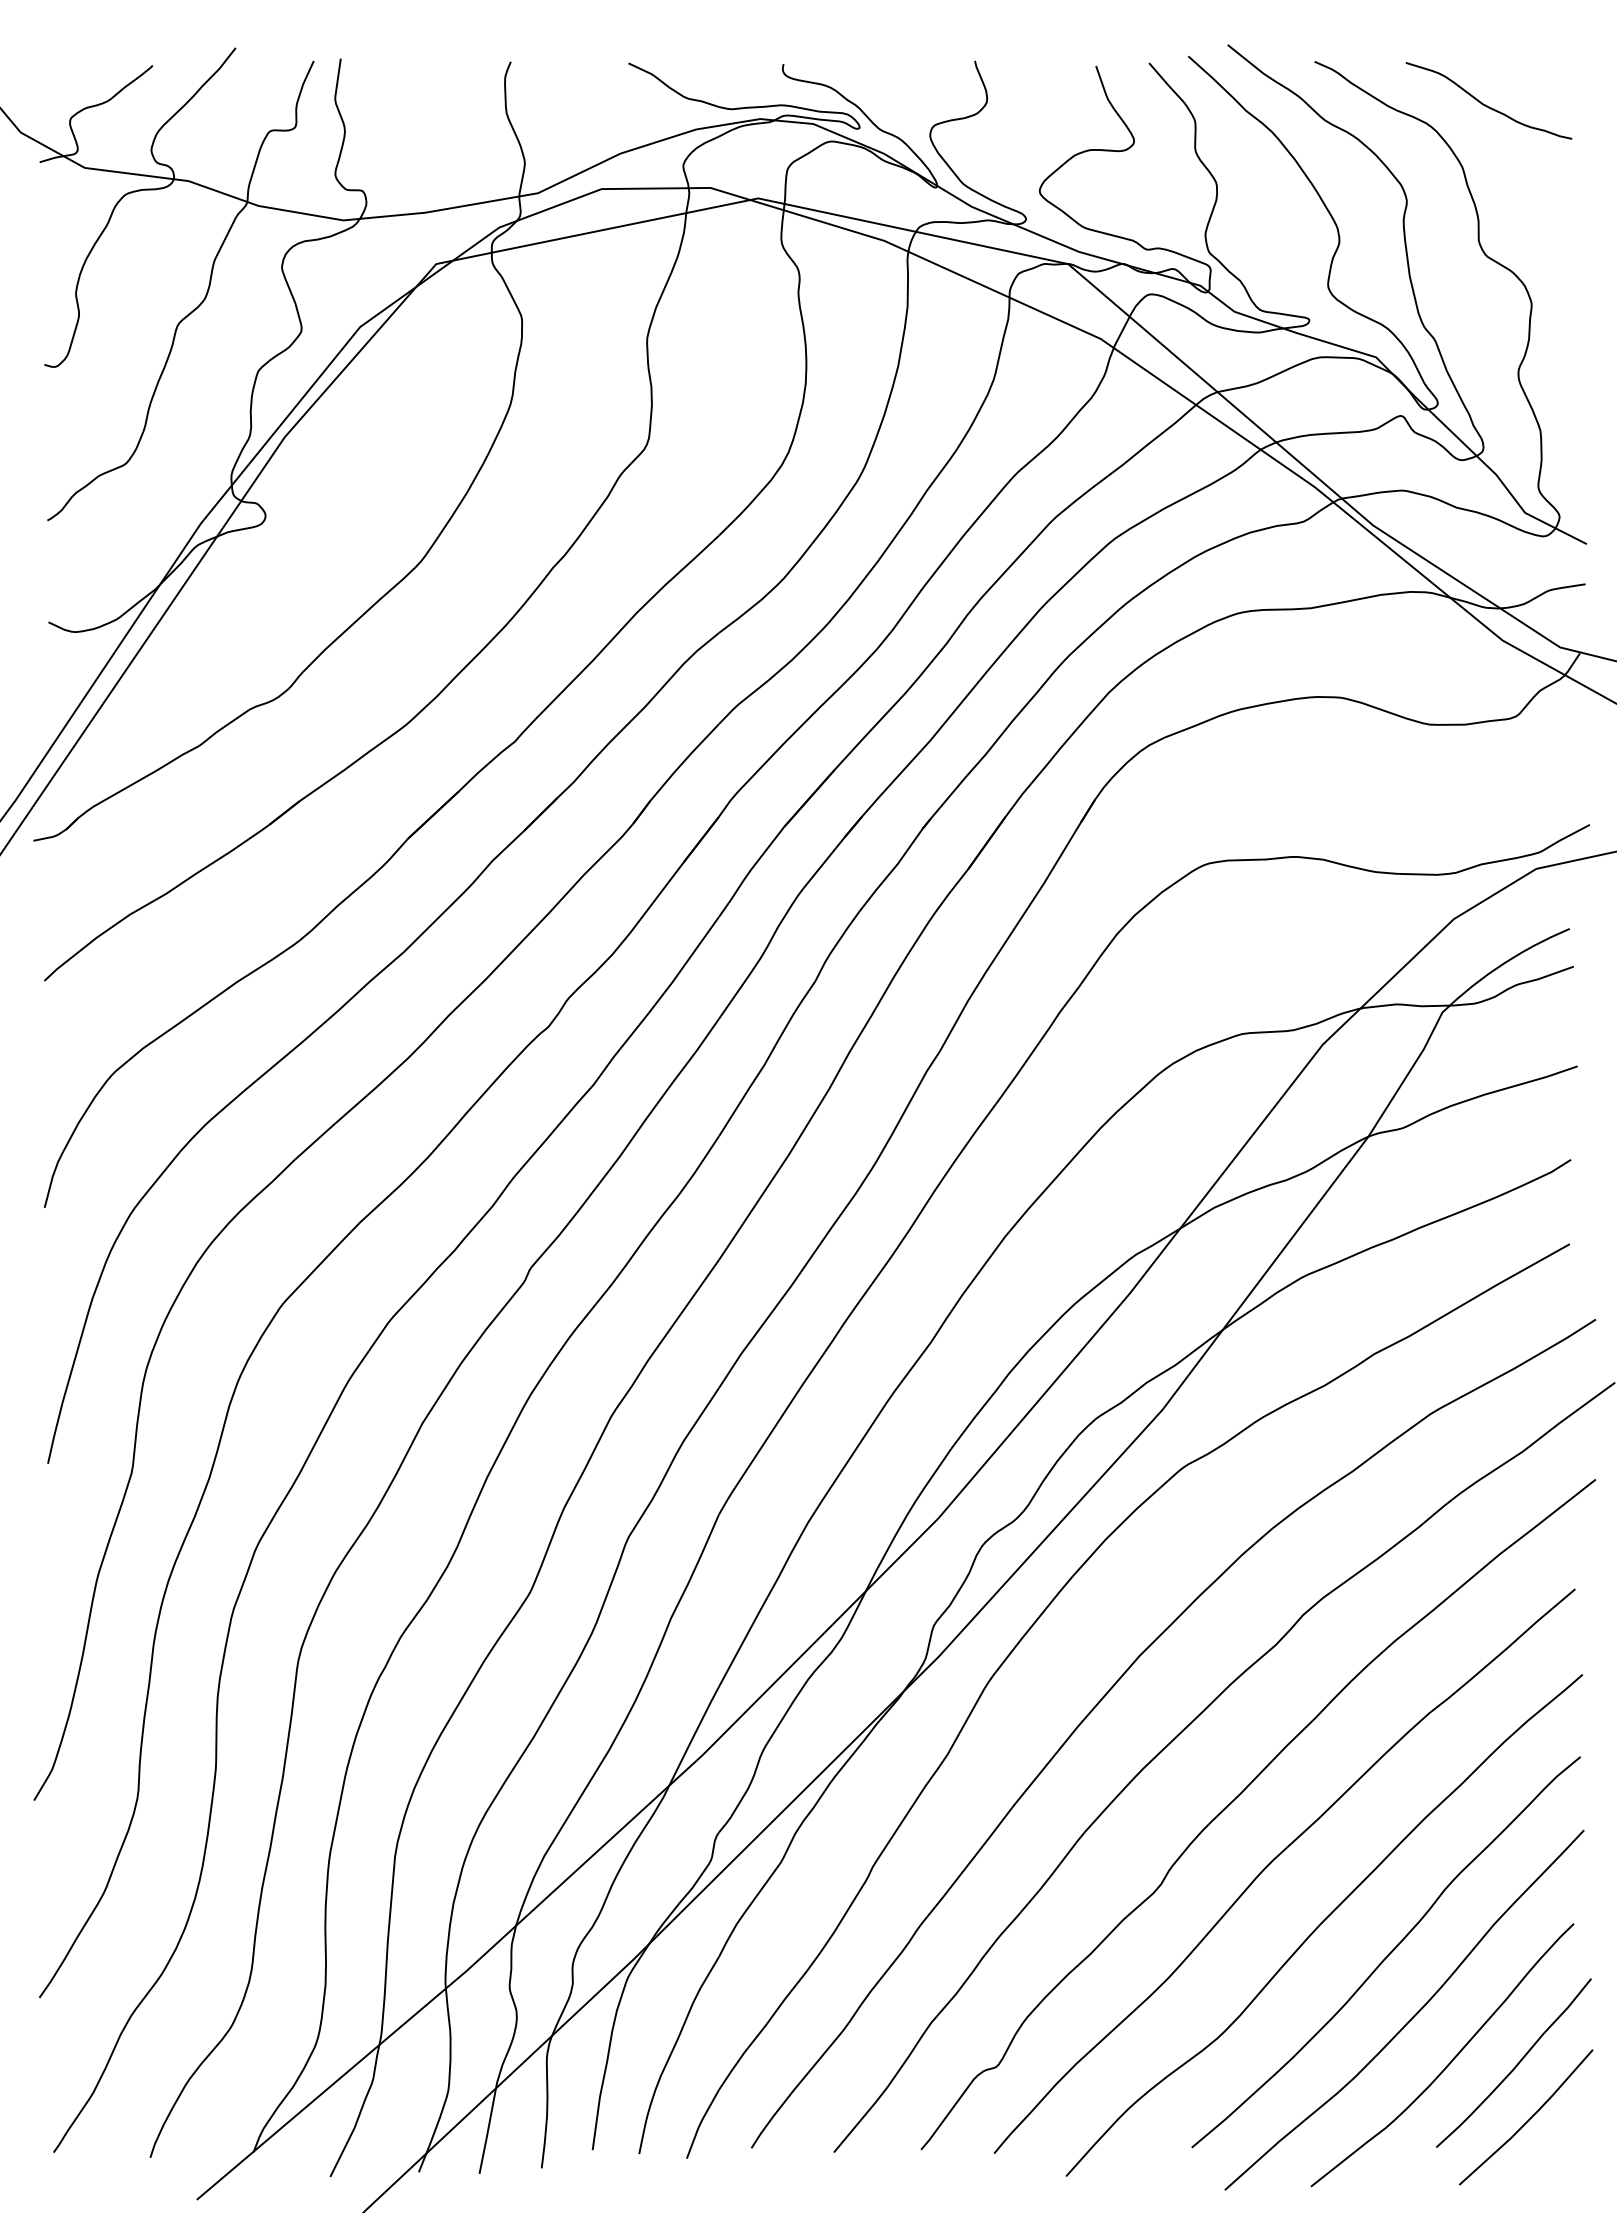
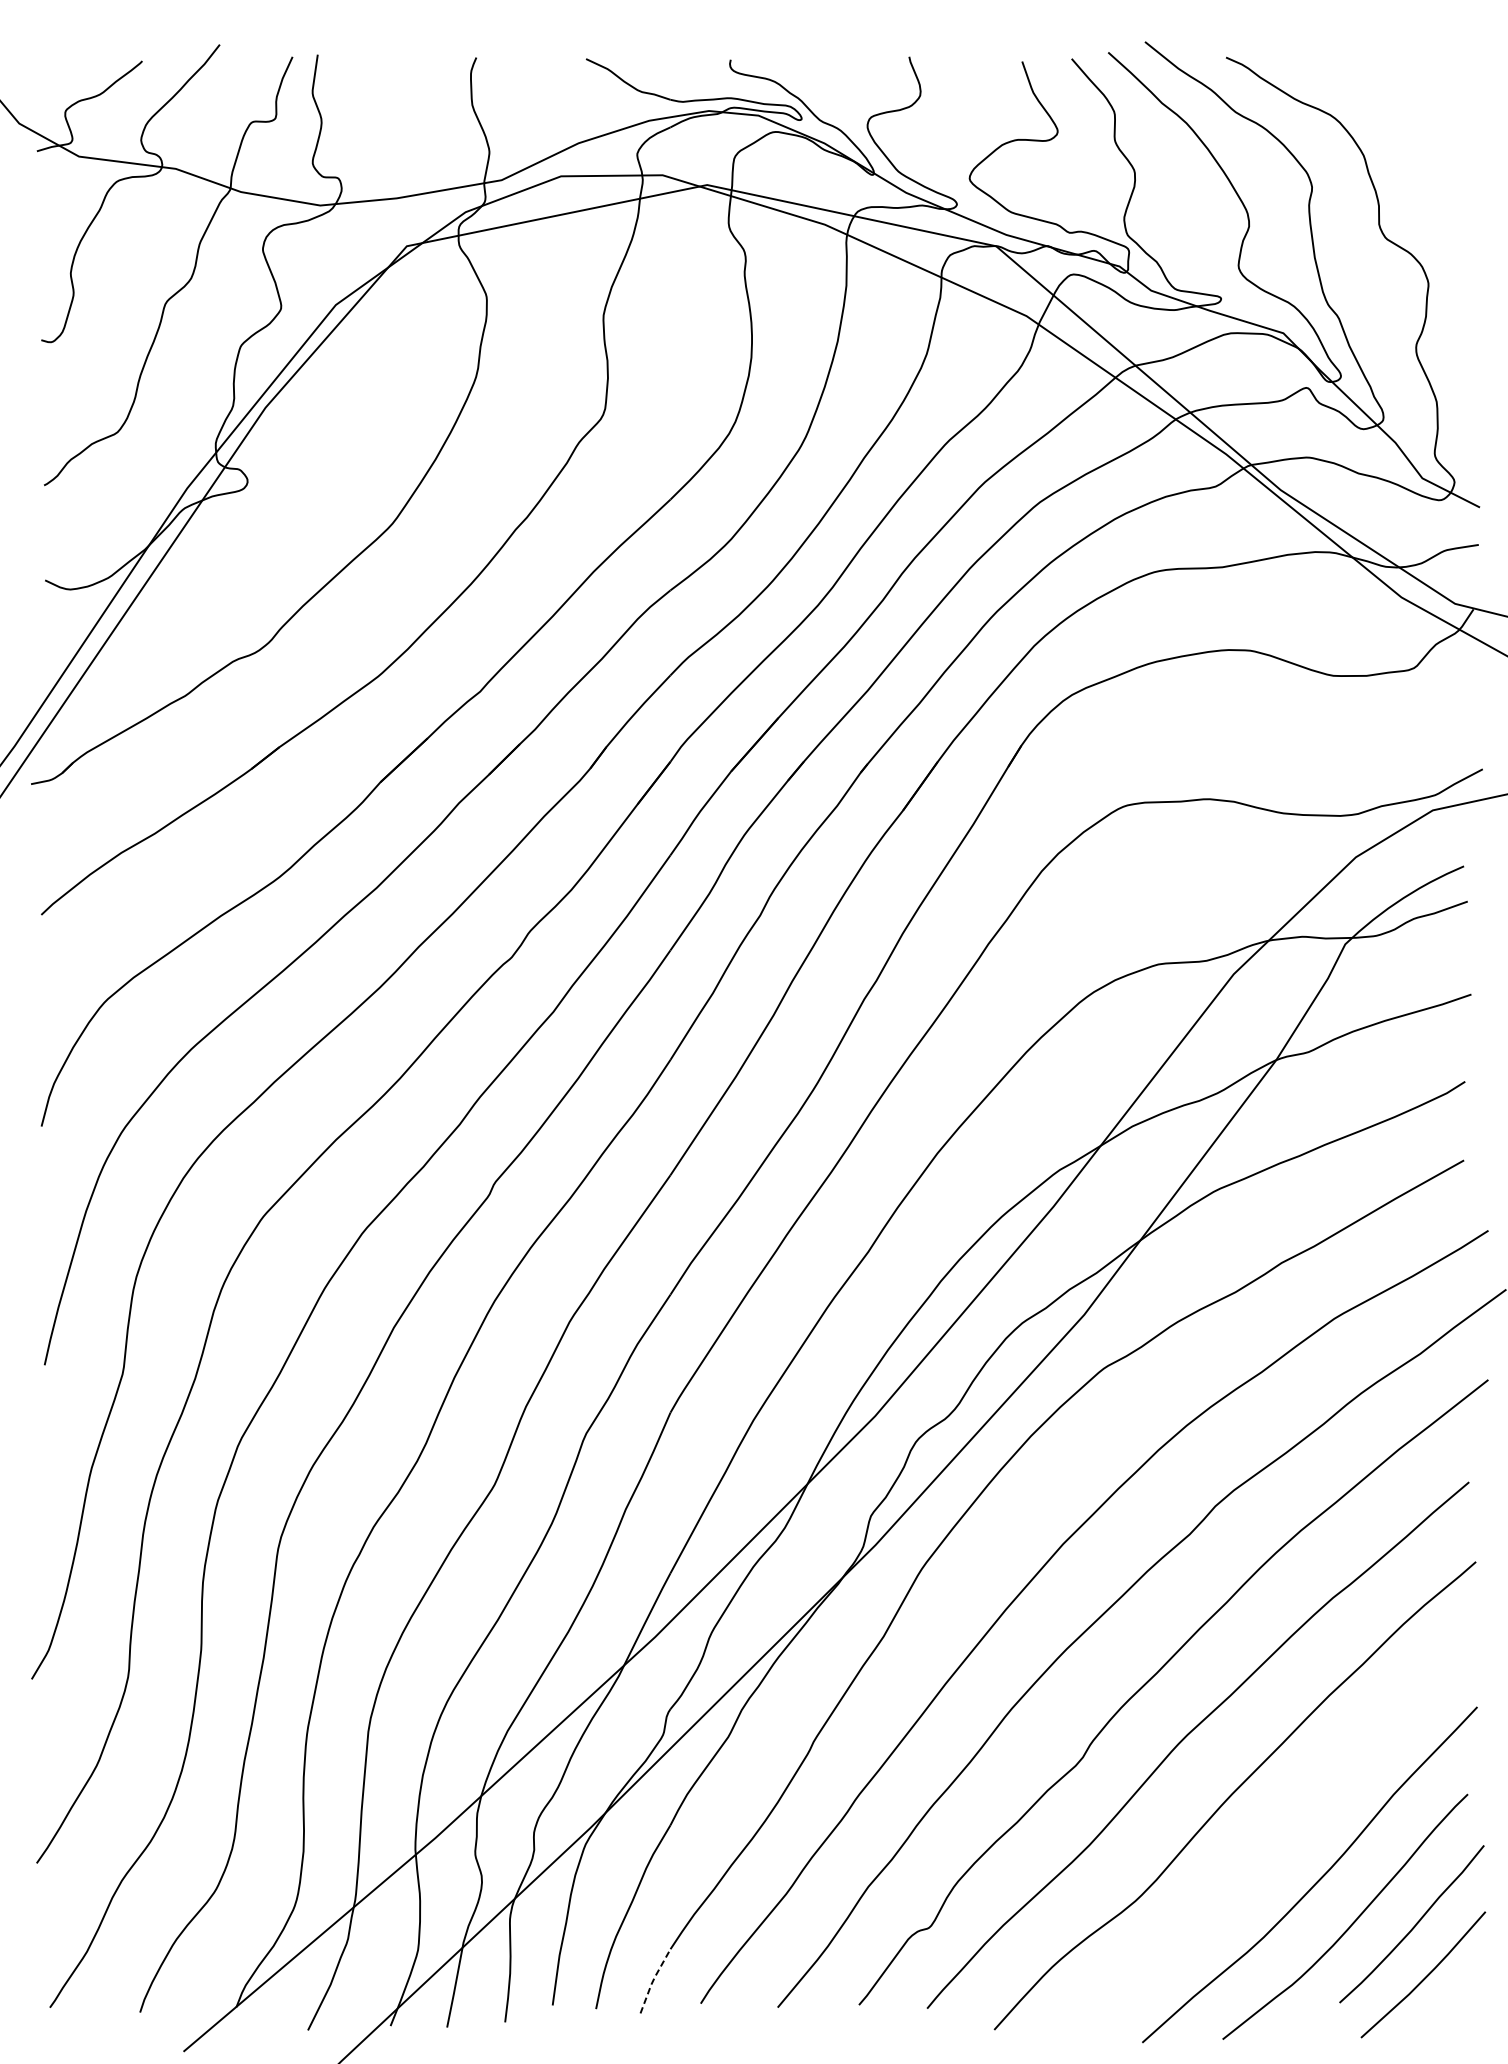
curve: (1485, 104) -> (1385, 97), removed
curve: (1387, 1954) -> (1294, 1822), removed
line: (700, 2123) -> (653, 1980), solid -> dashed

